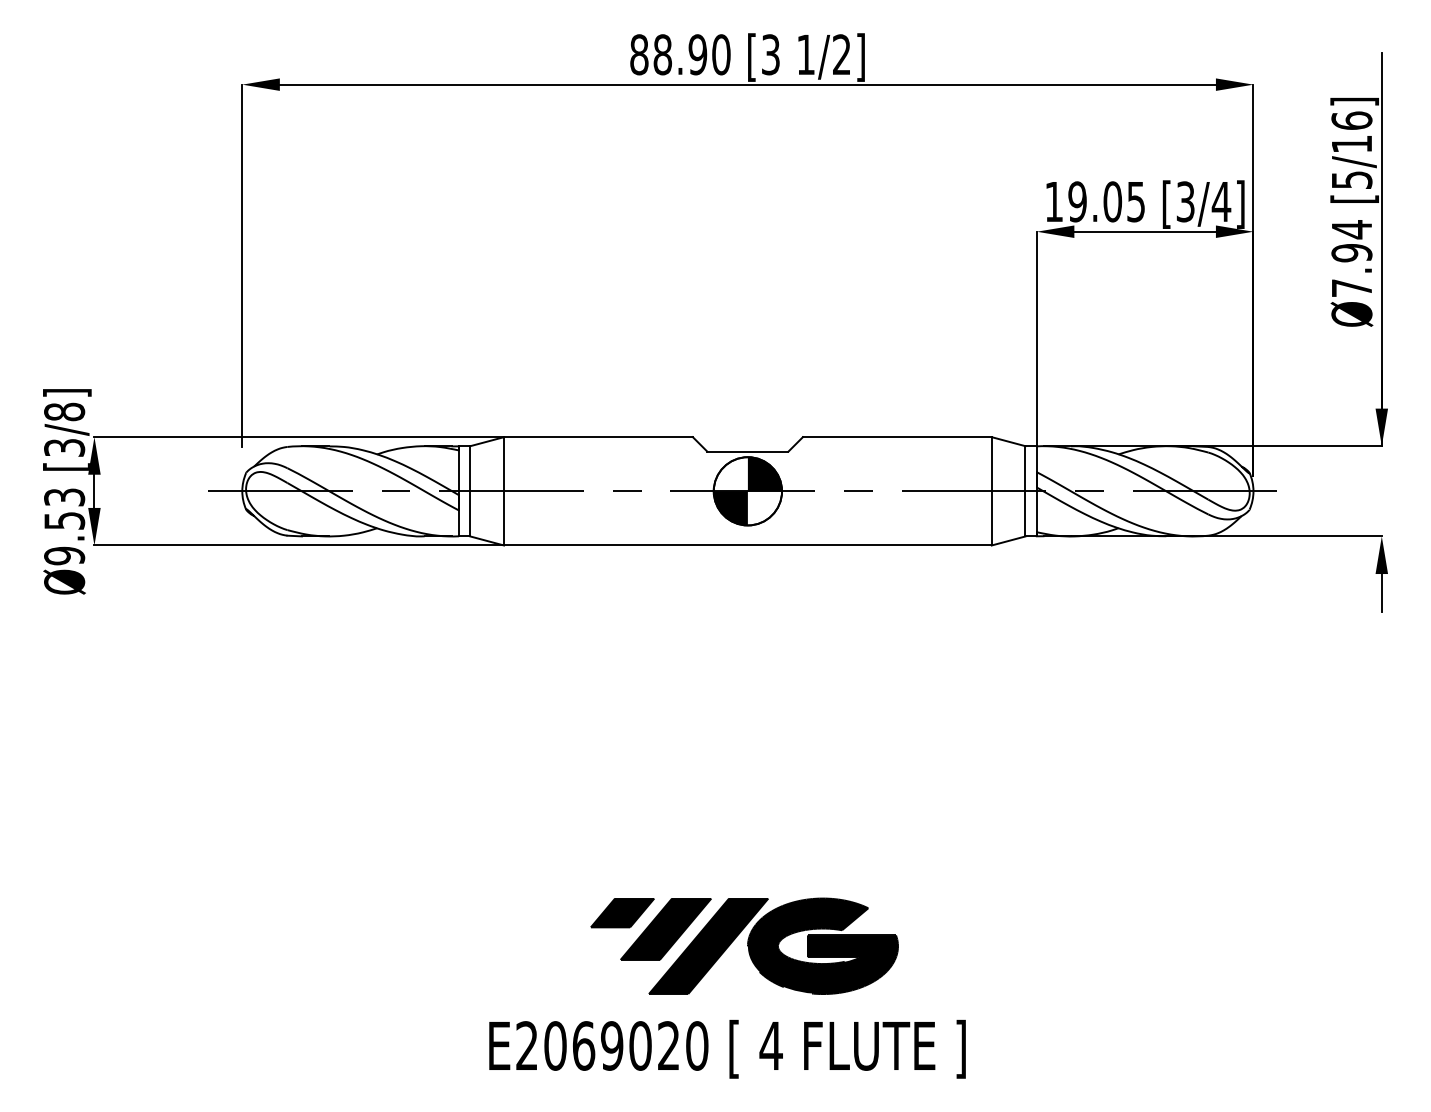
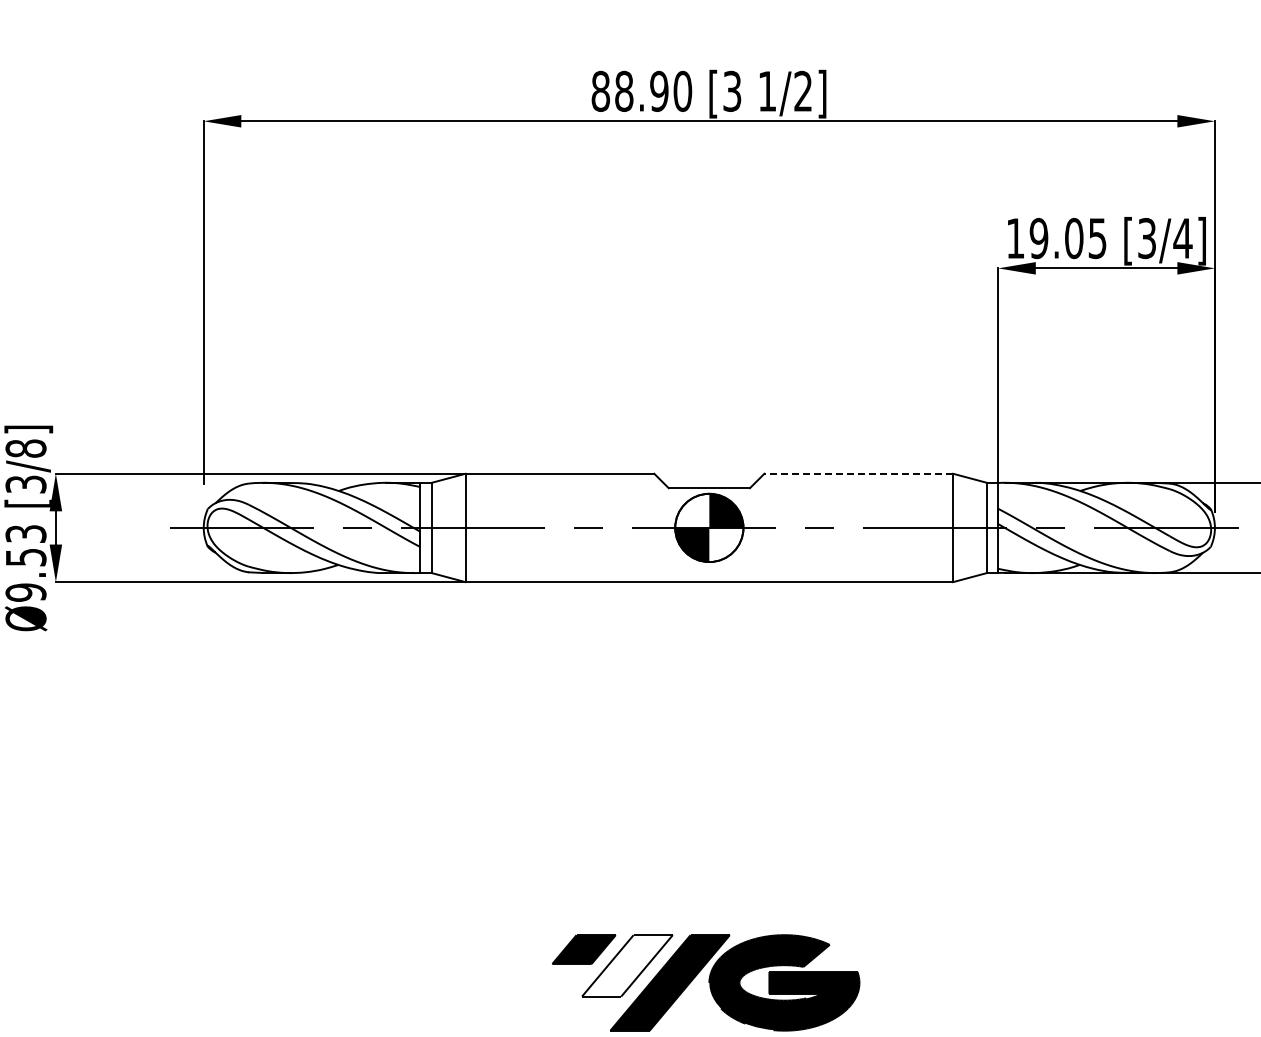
line: (896, 437) -> (857, 474), solid -> dashed
fill: (665, 928) -> (626, 965), removed

